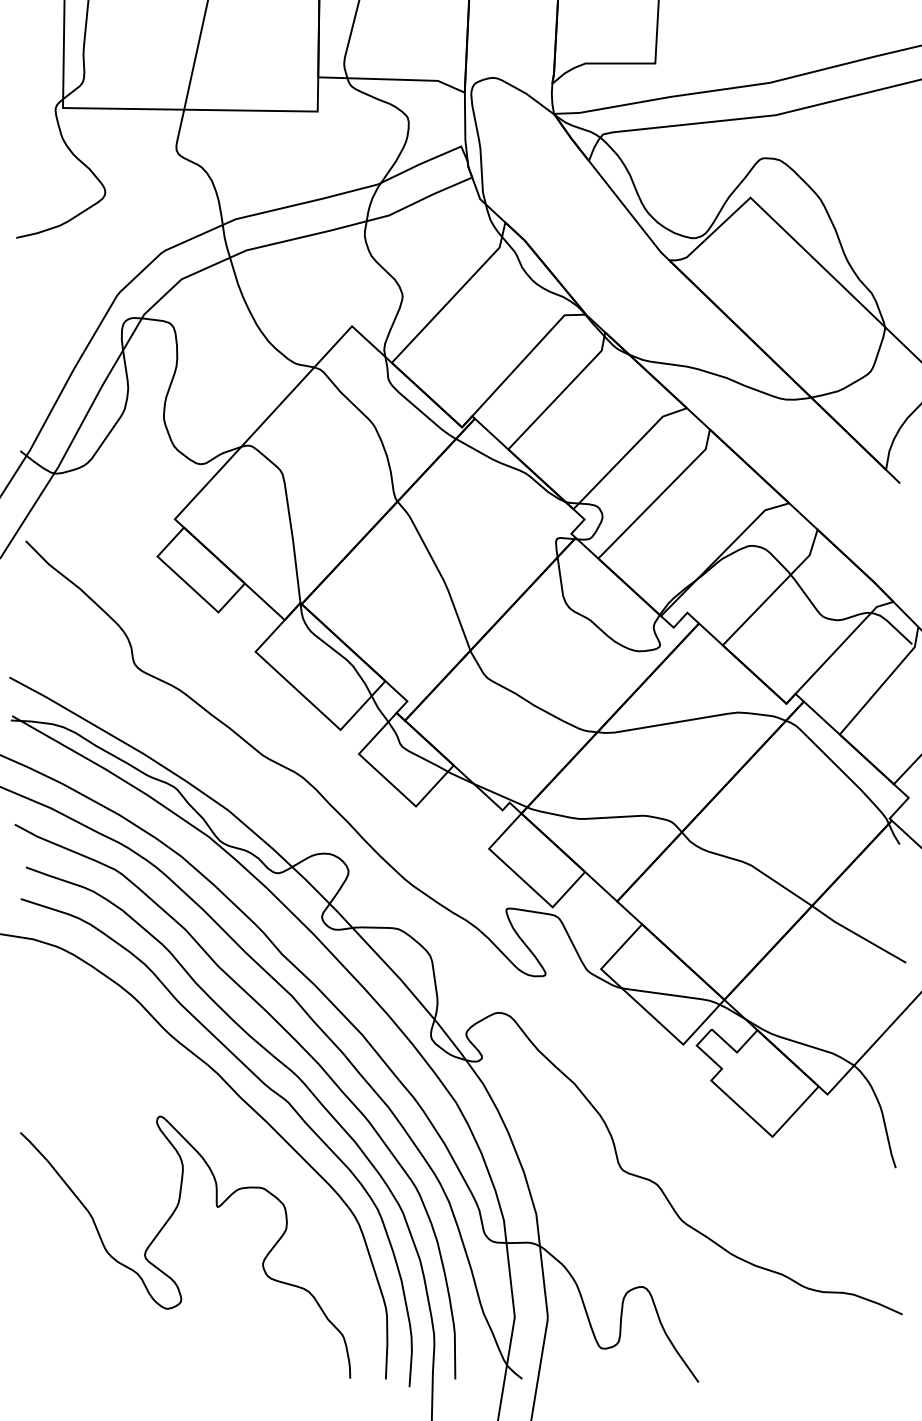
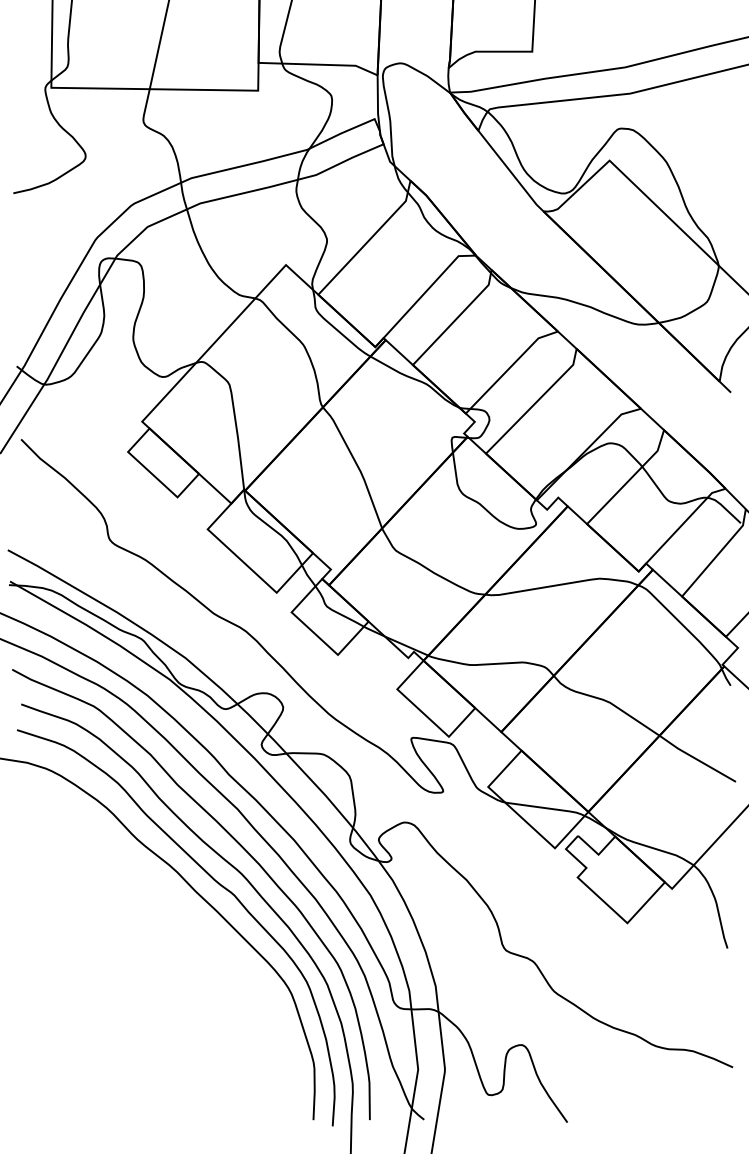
curve: (164, 1228) -> (133, 997), removed

